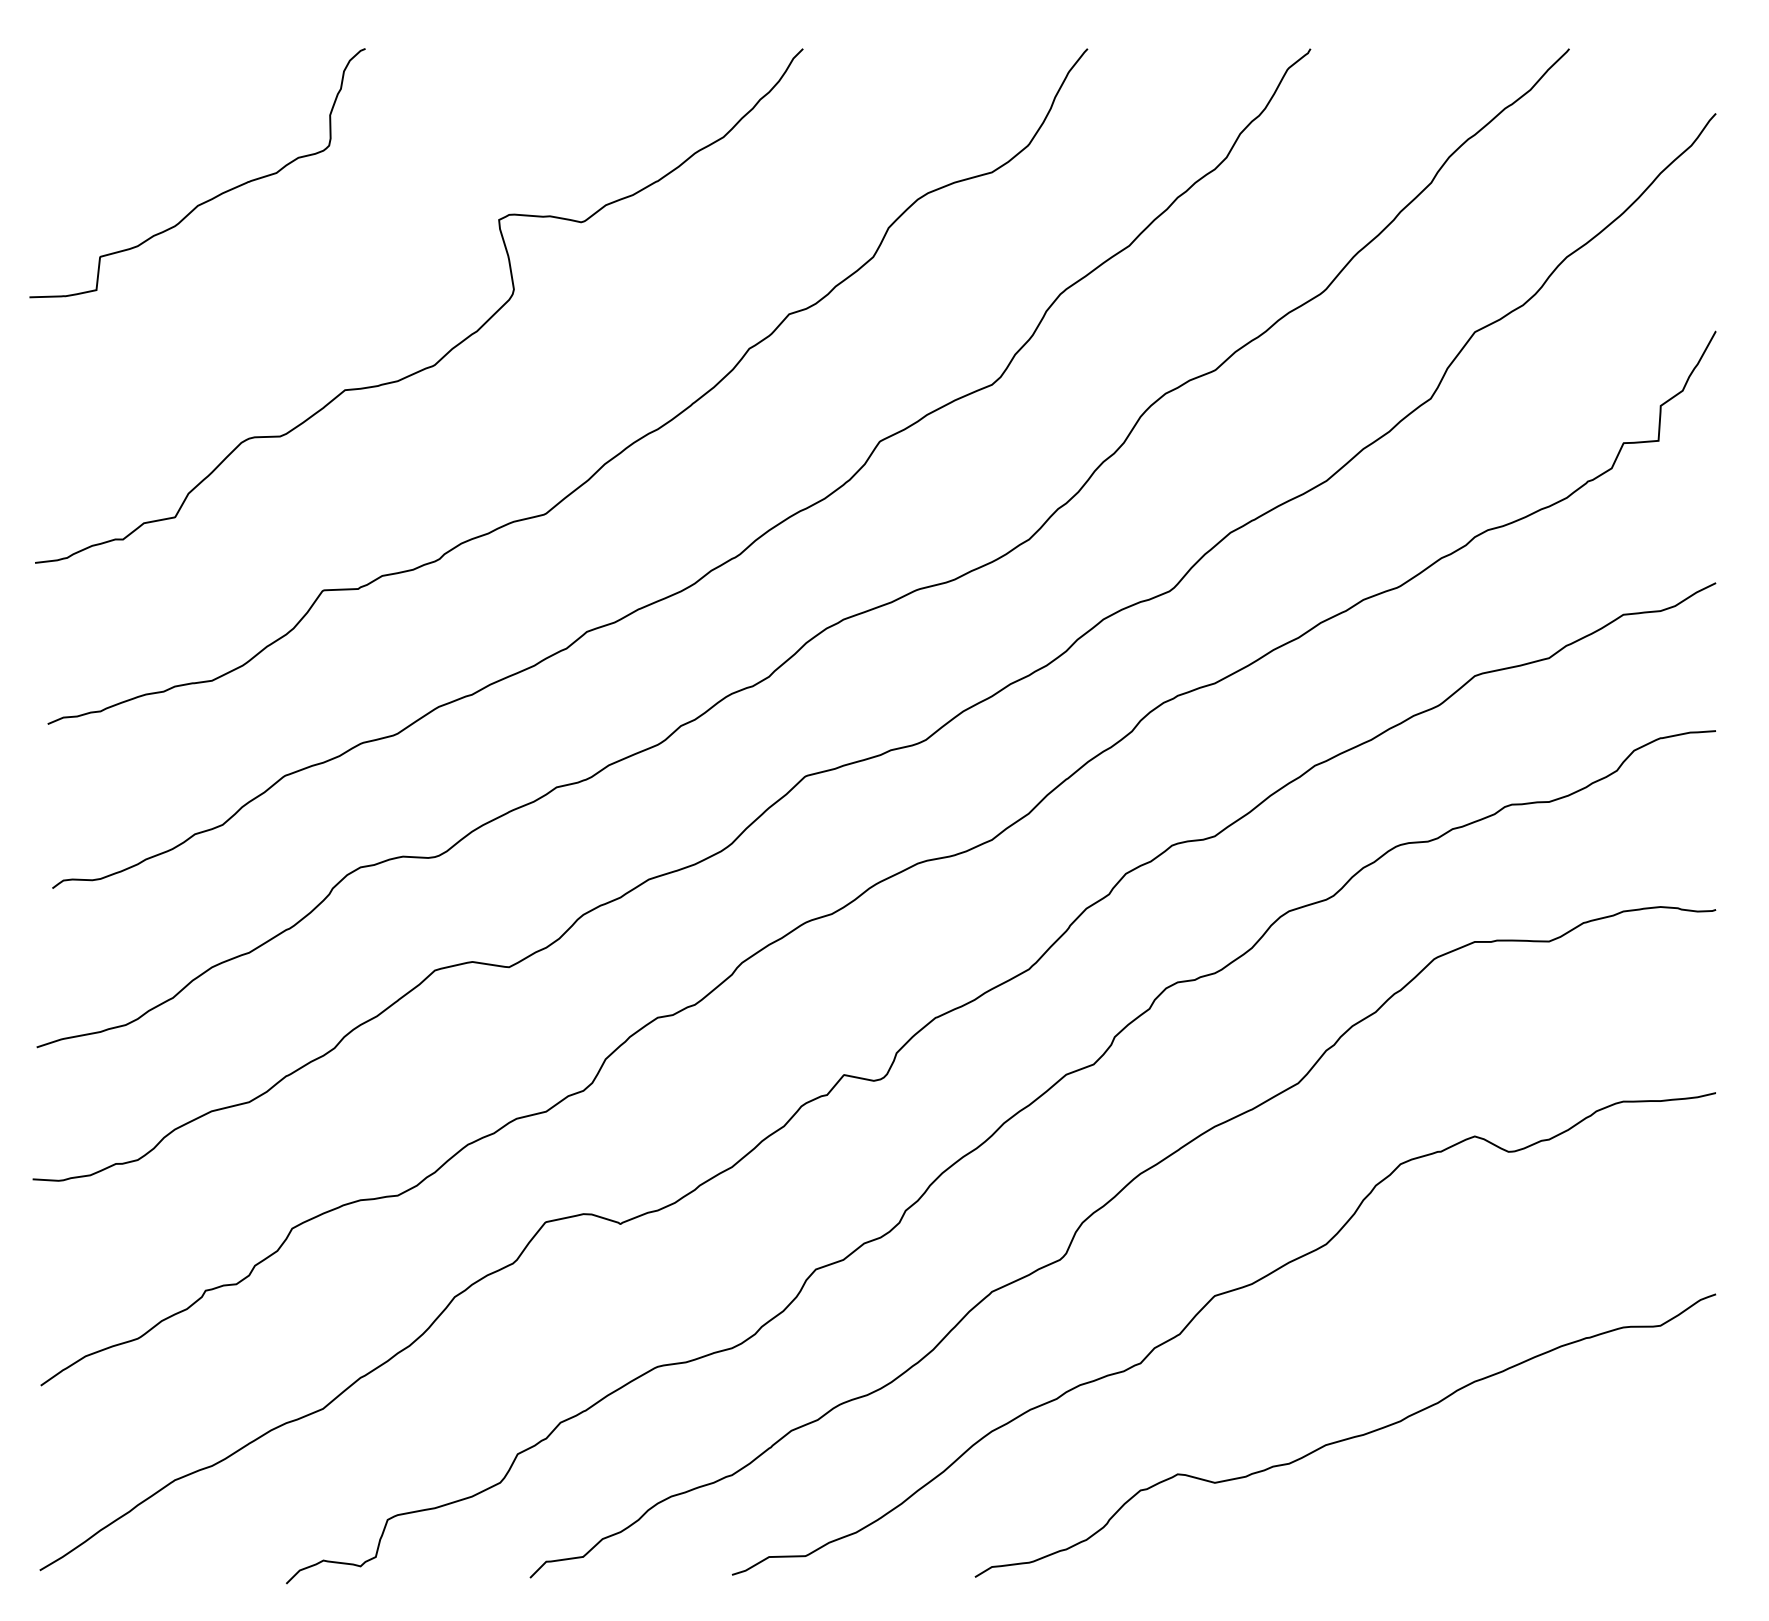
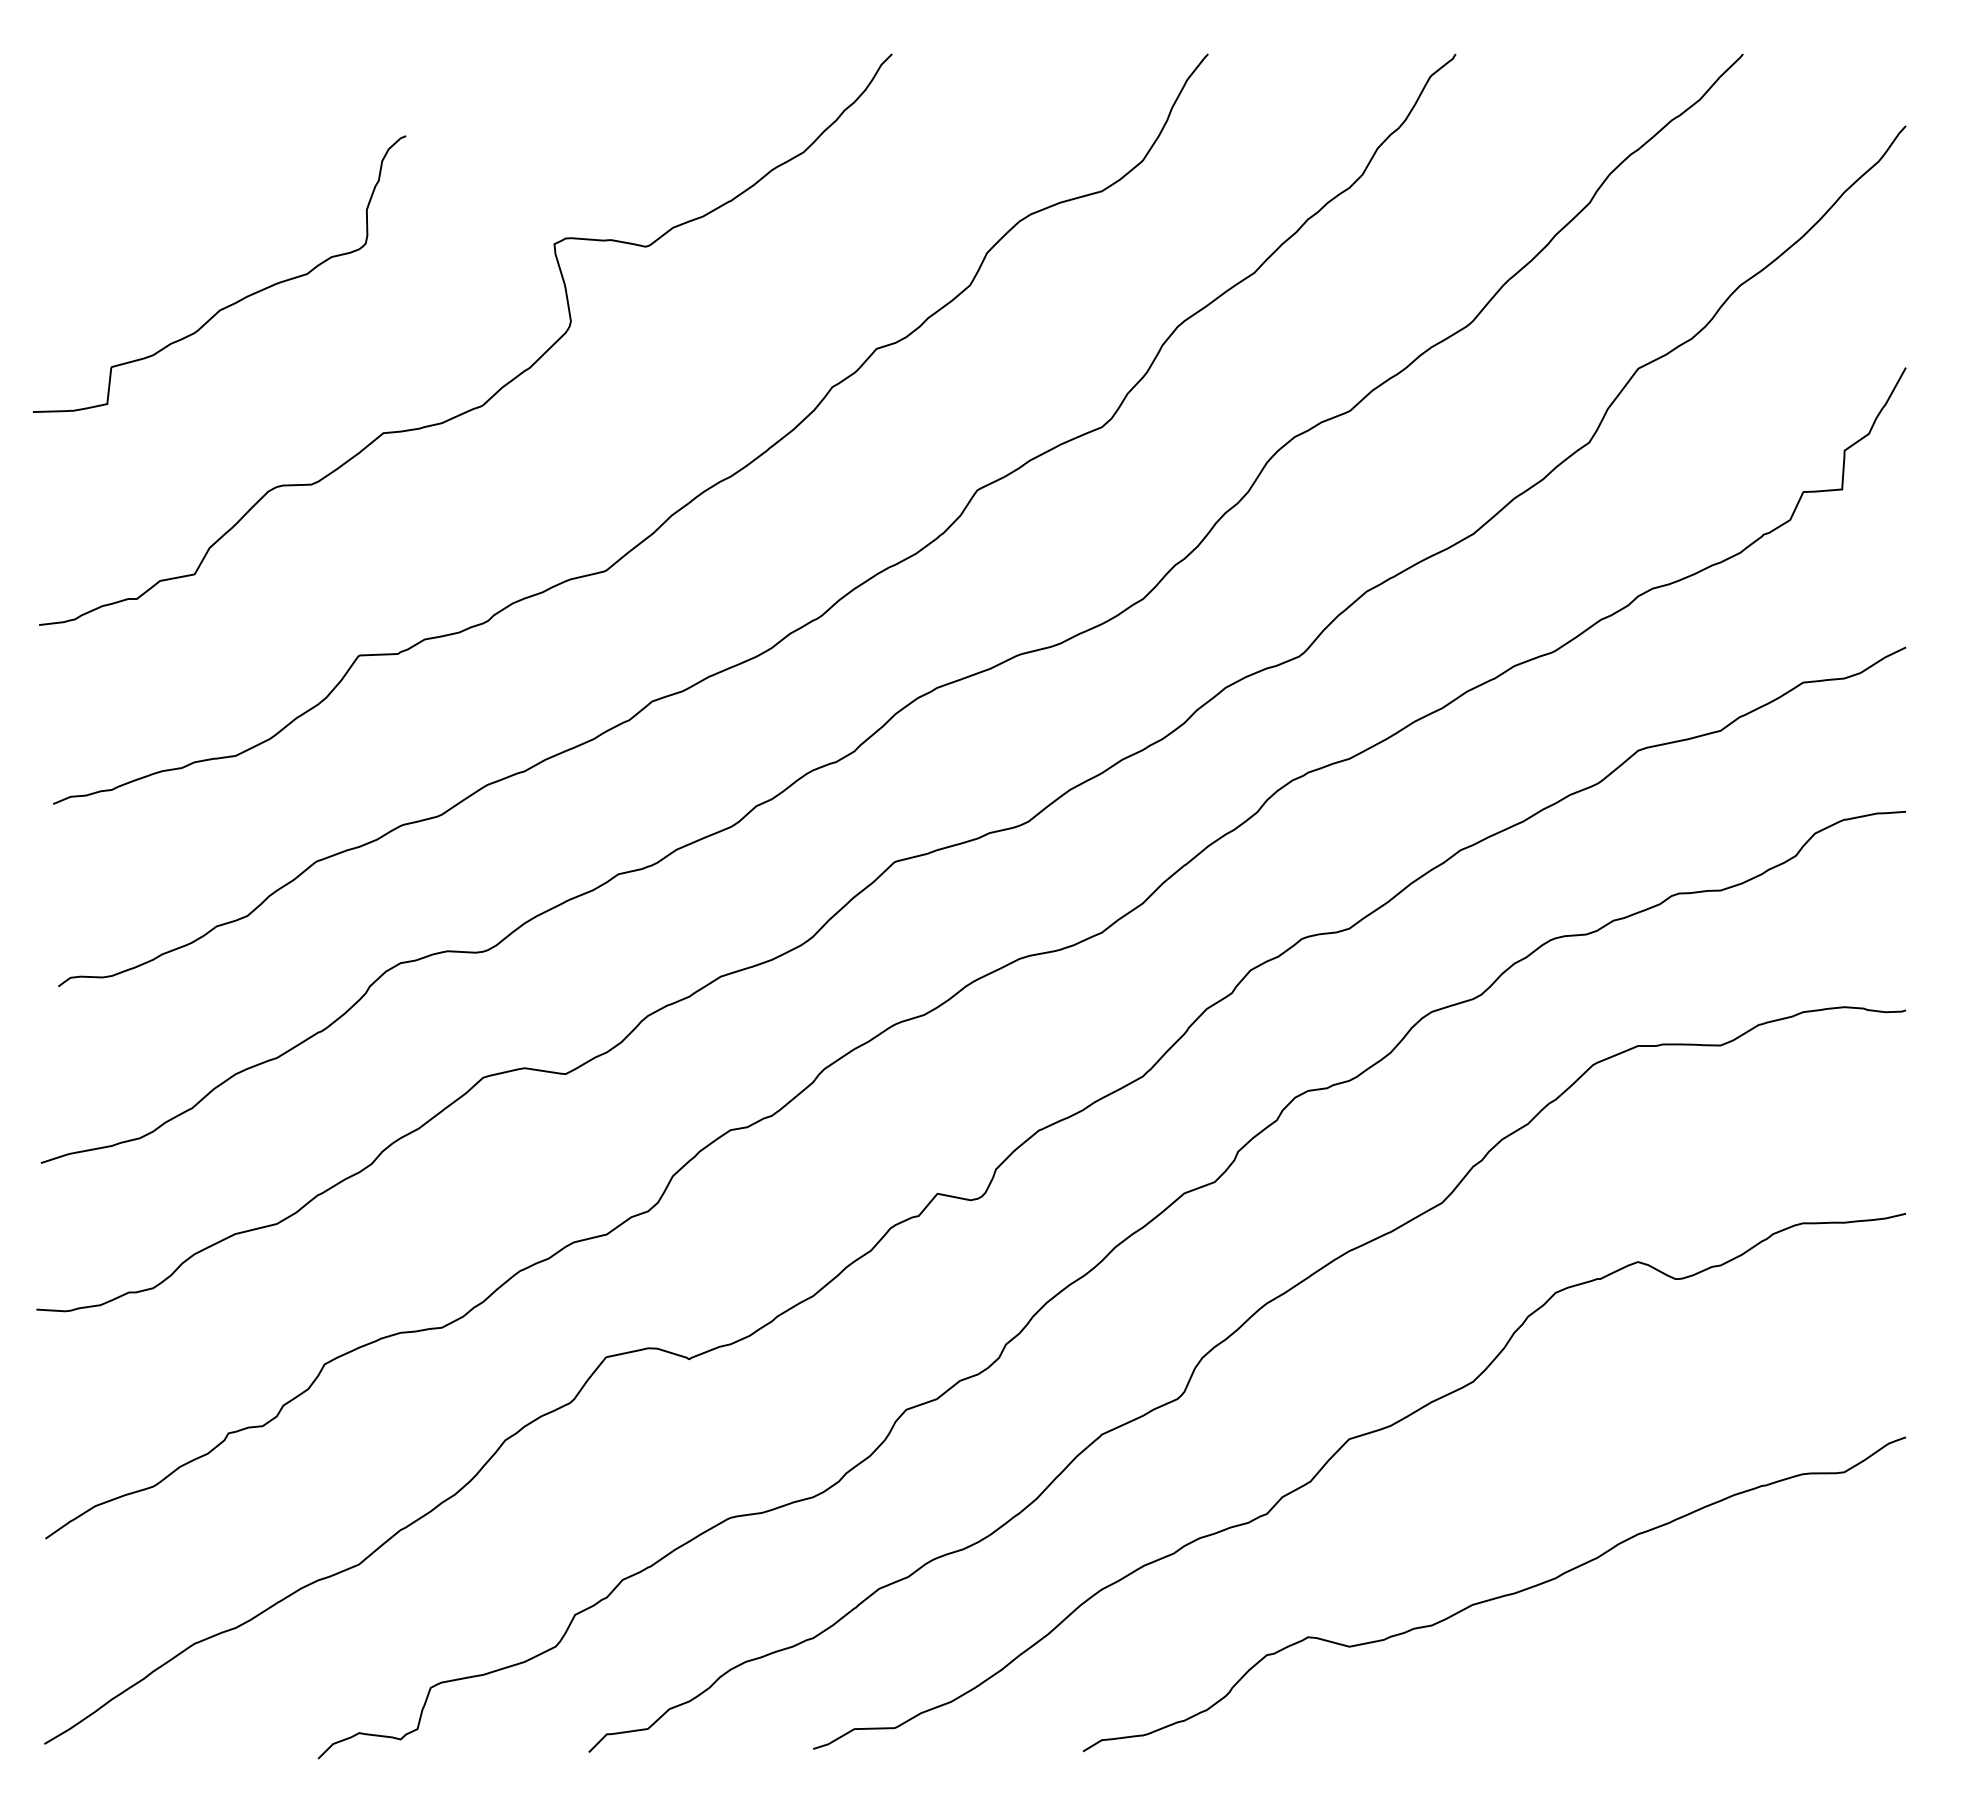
curve: (206, 200) -> (229, 304), moved

